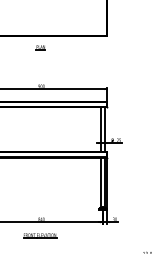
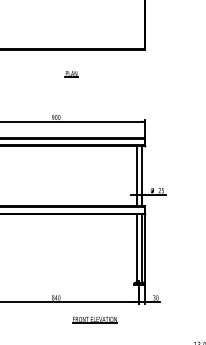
part: (40, 47) -> (71, 74), moved
part: (40, 235) -> (95, 319), moved

